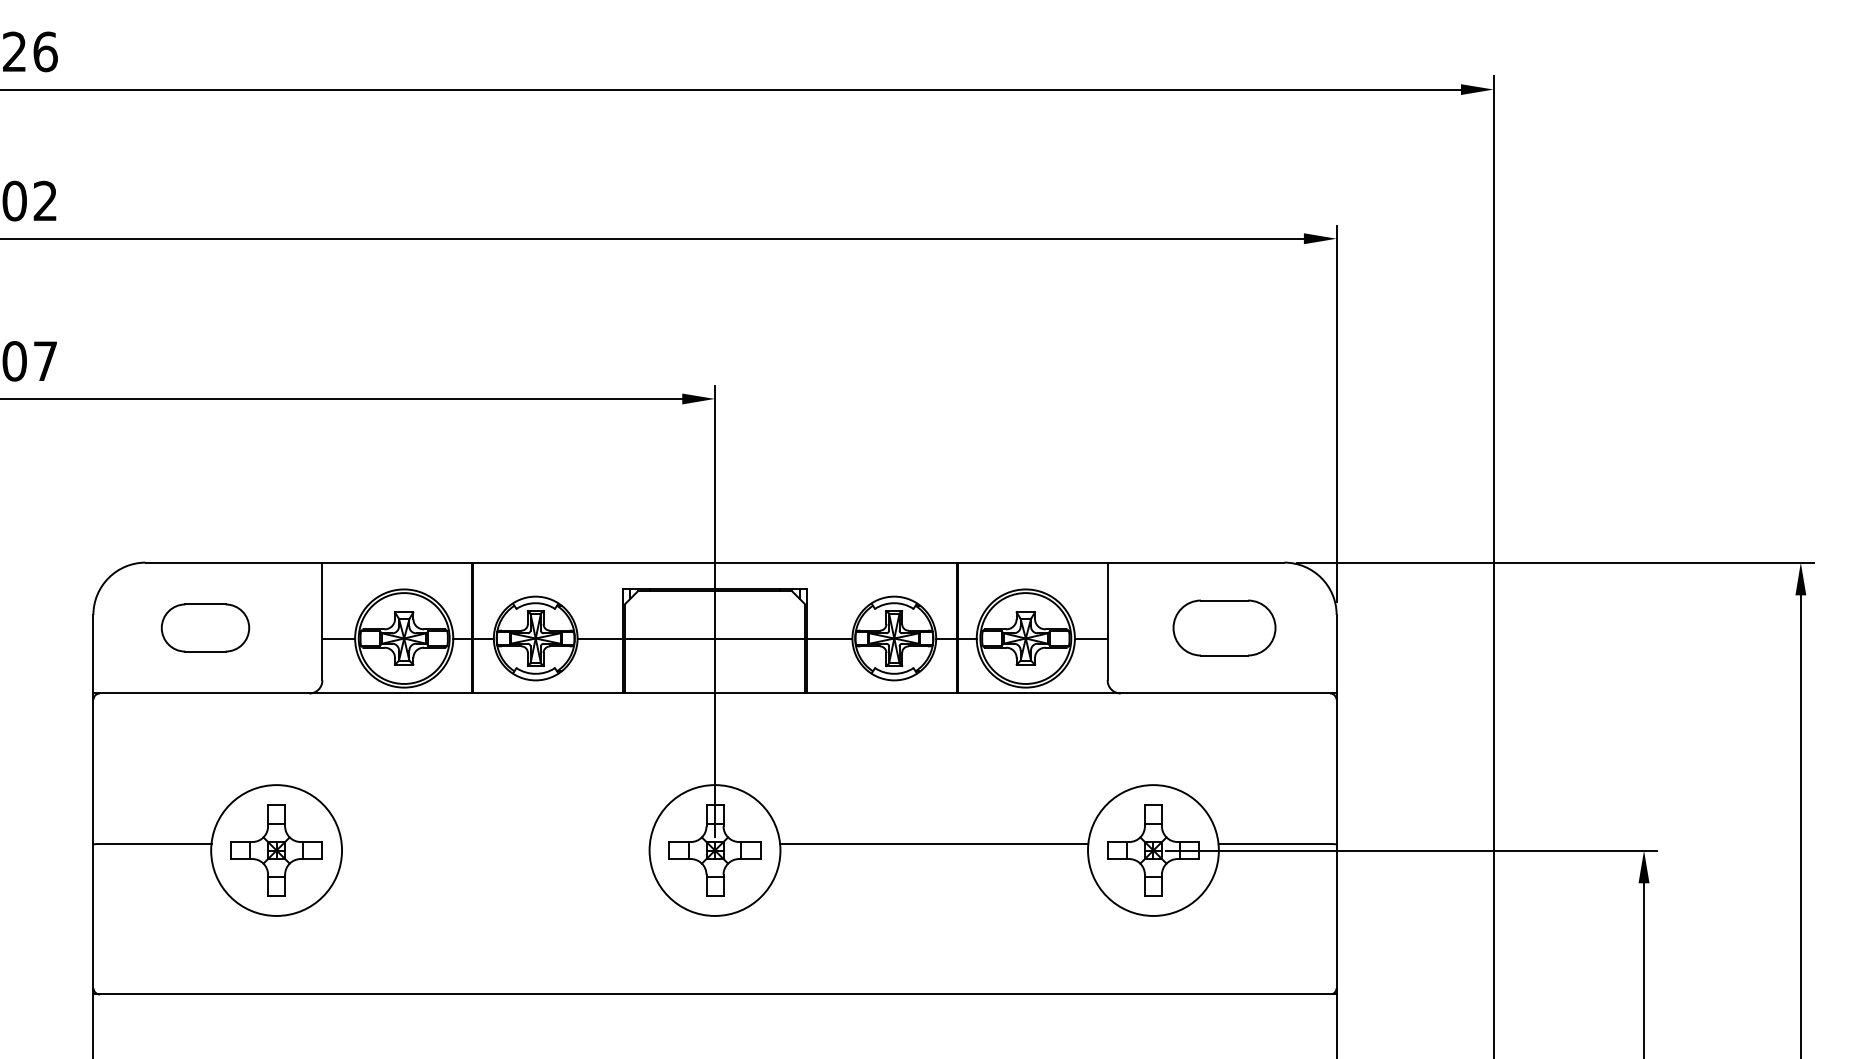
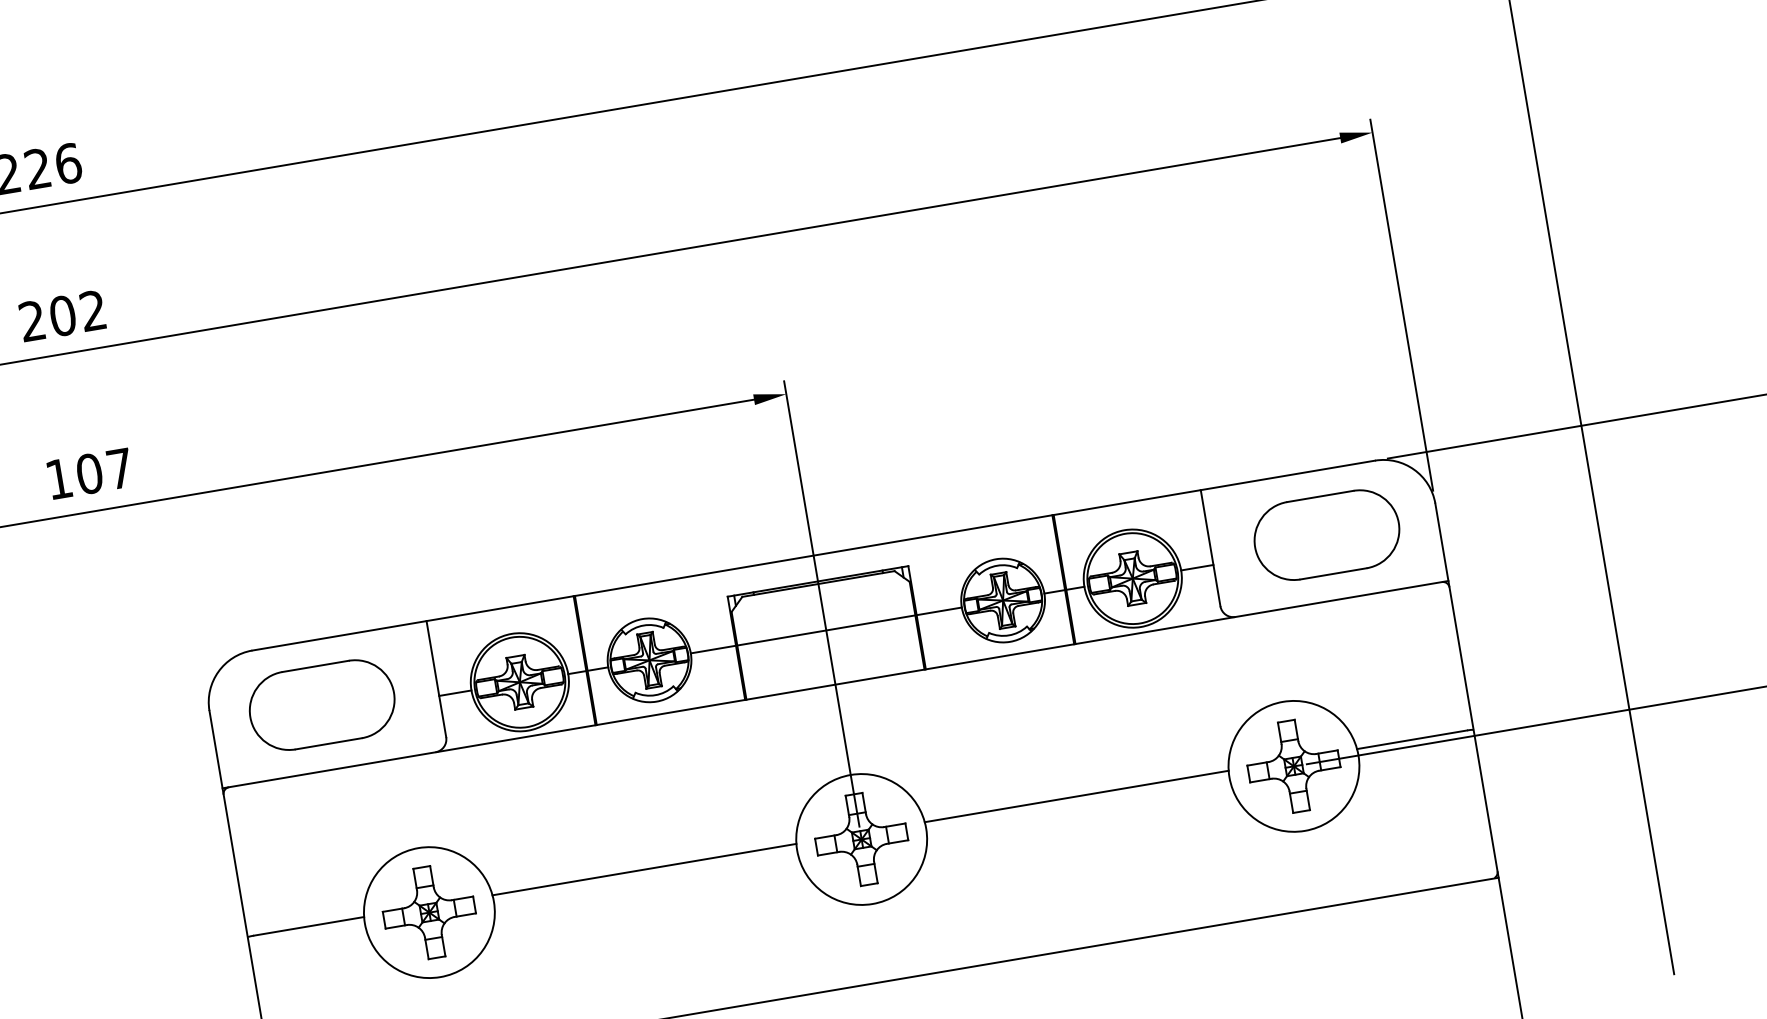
part: (205, 627) -> (322, 704), size x1.67
part: (1224, 627) -> (1326, 534), size x1.43
line: (495, 843) -> (644, 869), added

